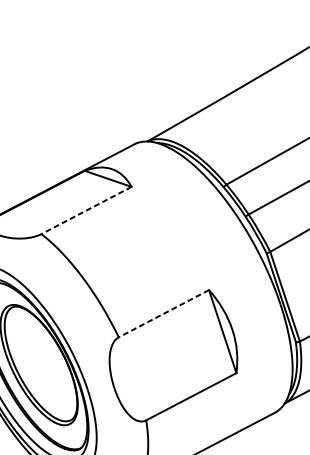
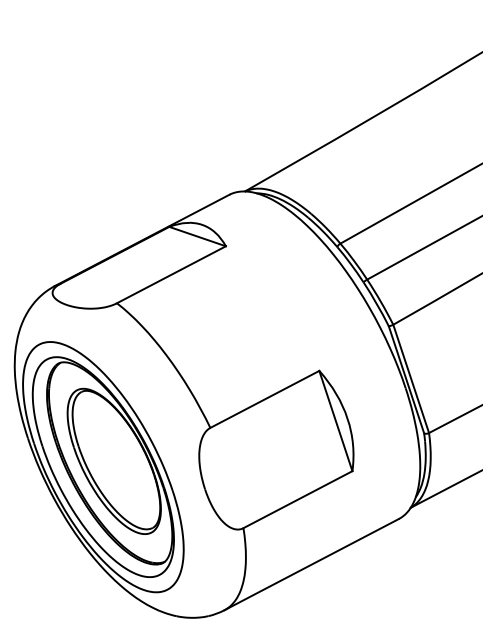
line: (85, 211) -> (170, 275), dashed -> solid
line: (163, 313) -> (264, 399), dashed -> solid

